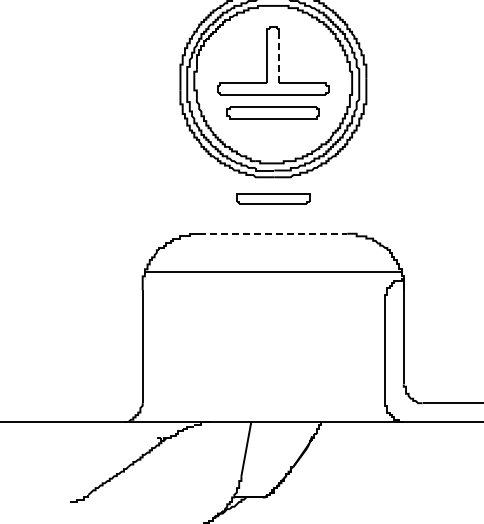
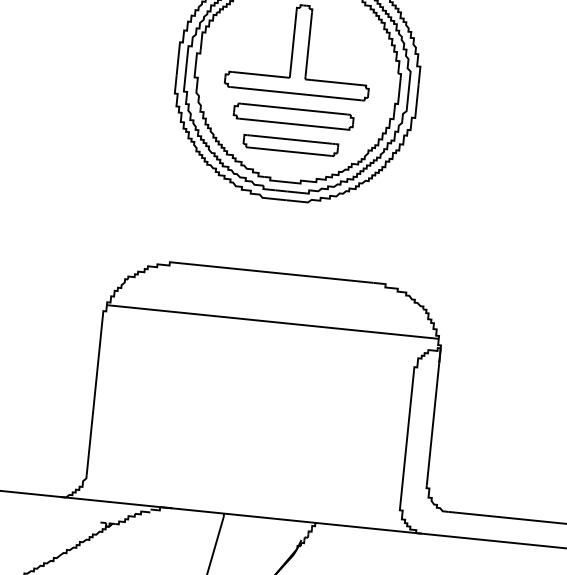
line: (279, 56) -> (309, 44), dashed -> solid
part: (273, 198) -> (291, 144), moved
line: (273, 233) -> (278, 272), dashed -> solid

